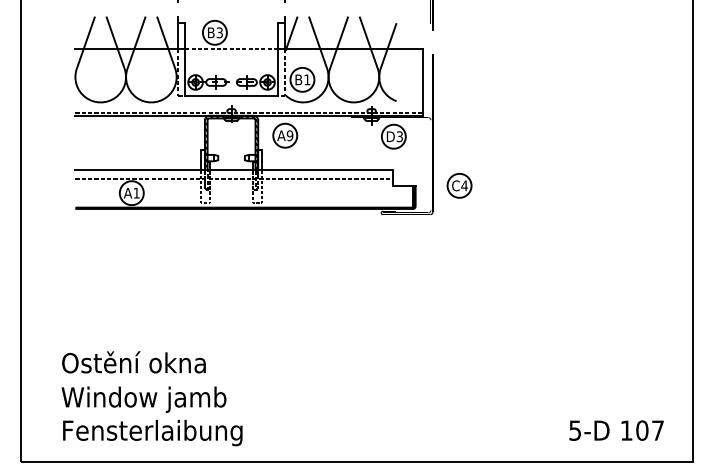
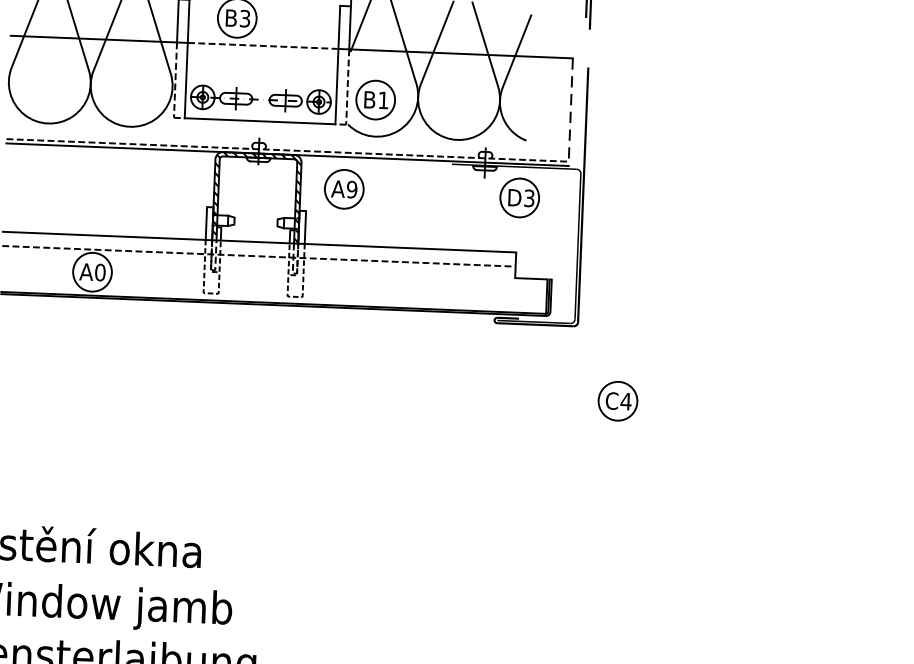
line: (423, 82) -> (571, 112), solid -> dashed
part: (459, 185) -> (617, 400), moved
text: (136, 192) -> (100, 271), A1 -> A0

